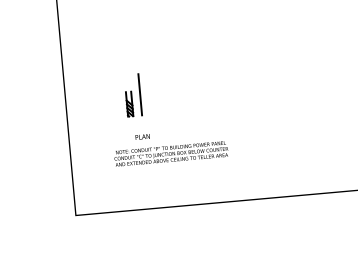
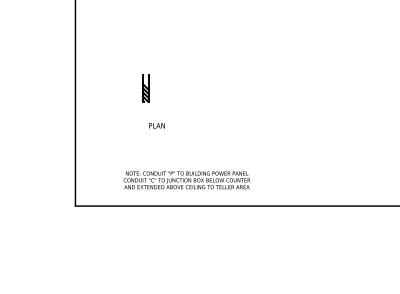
line: (140, 94) -> (158, 78), removed
text: (170, 154) -> (186, 180), moved

